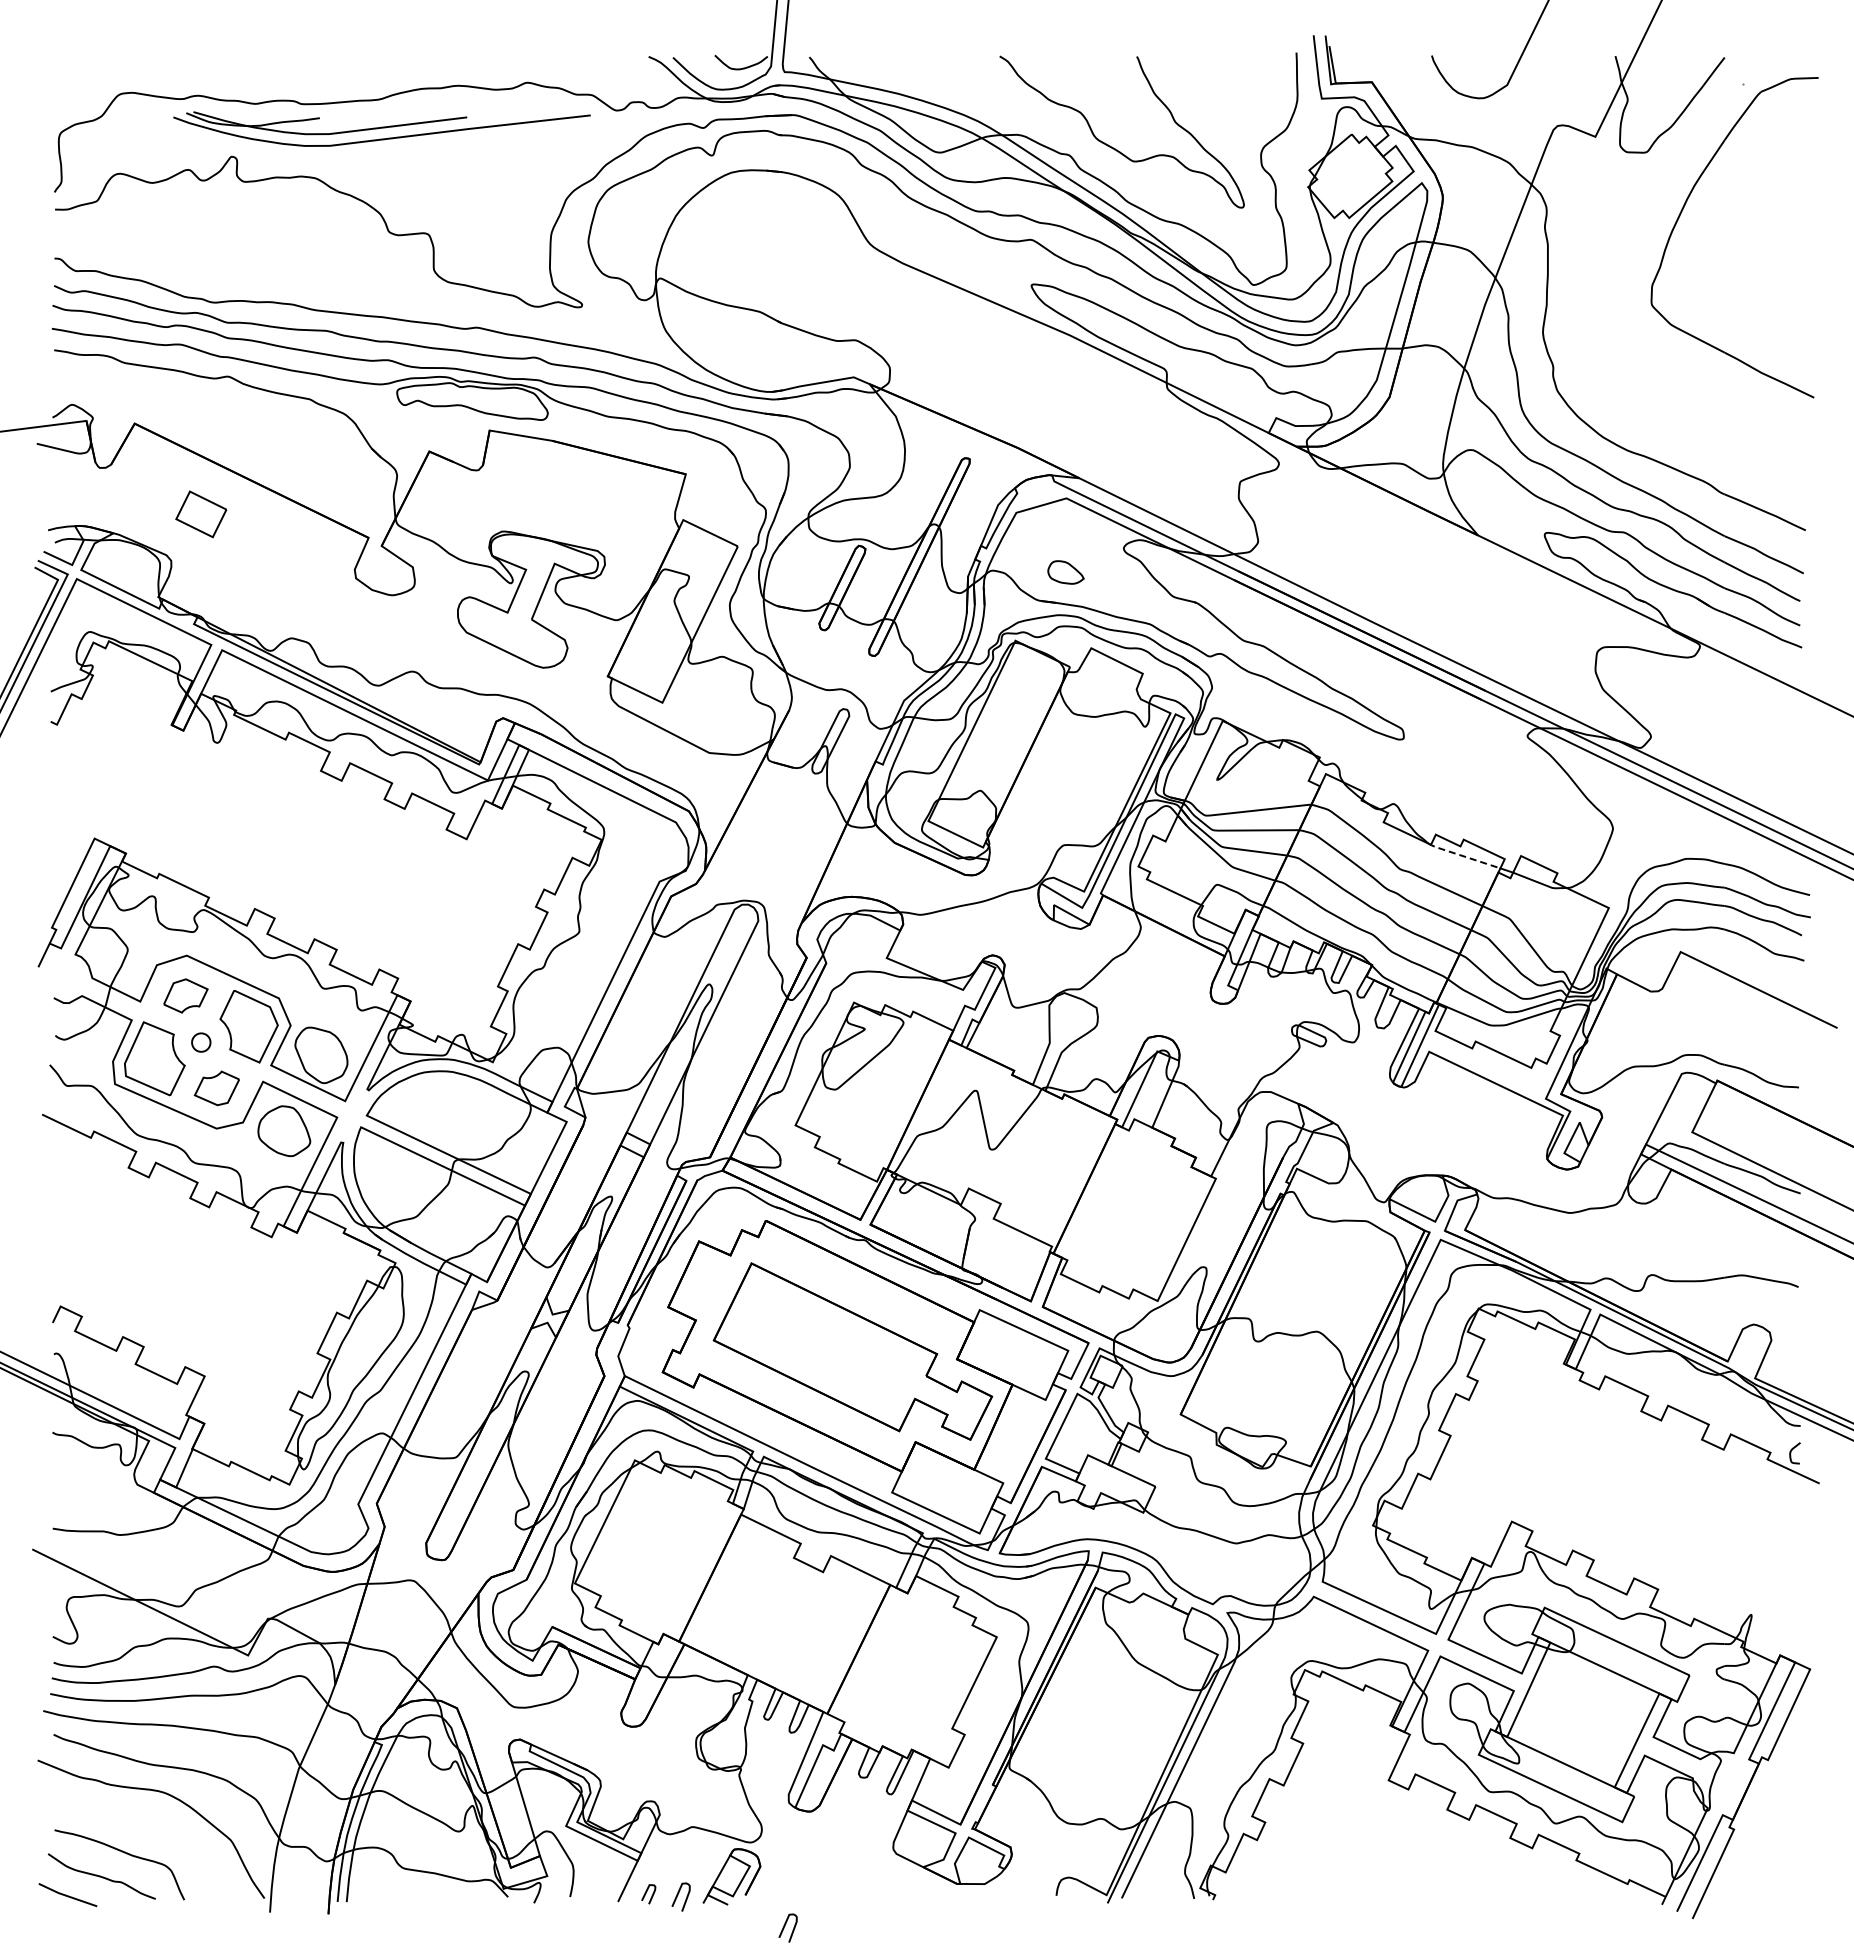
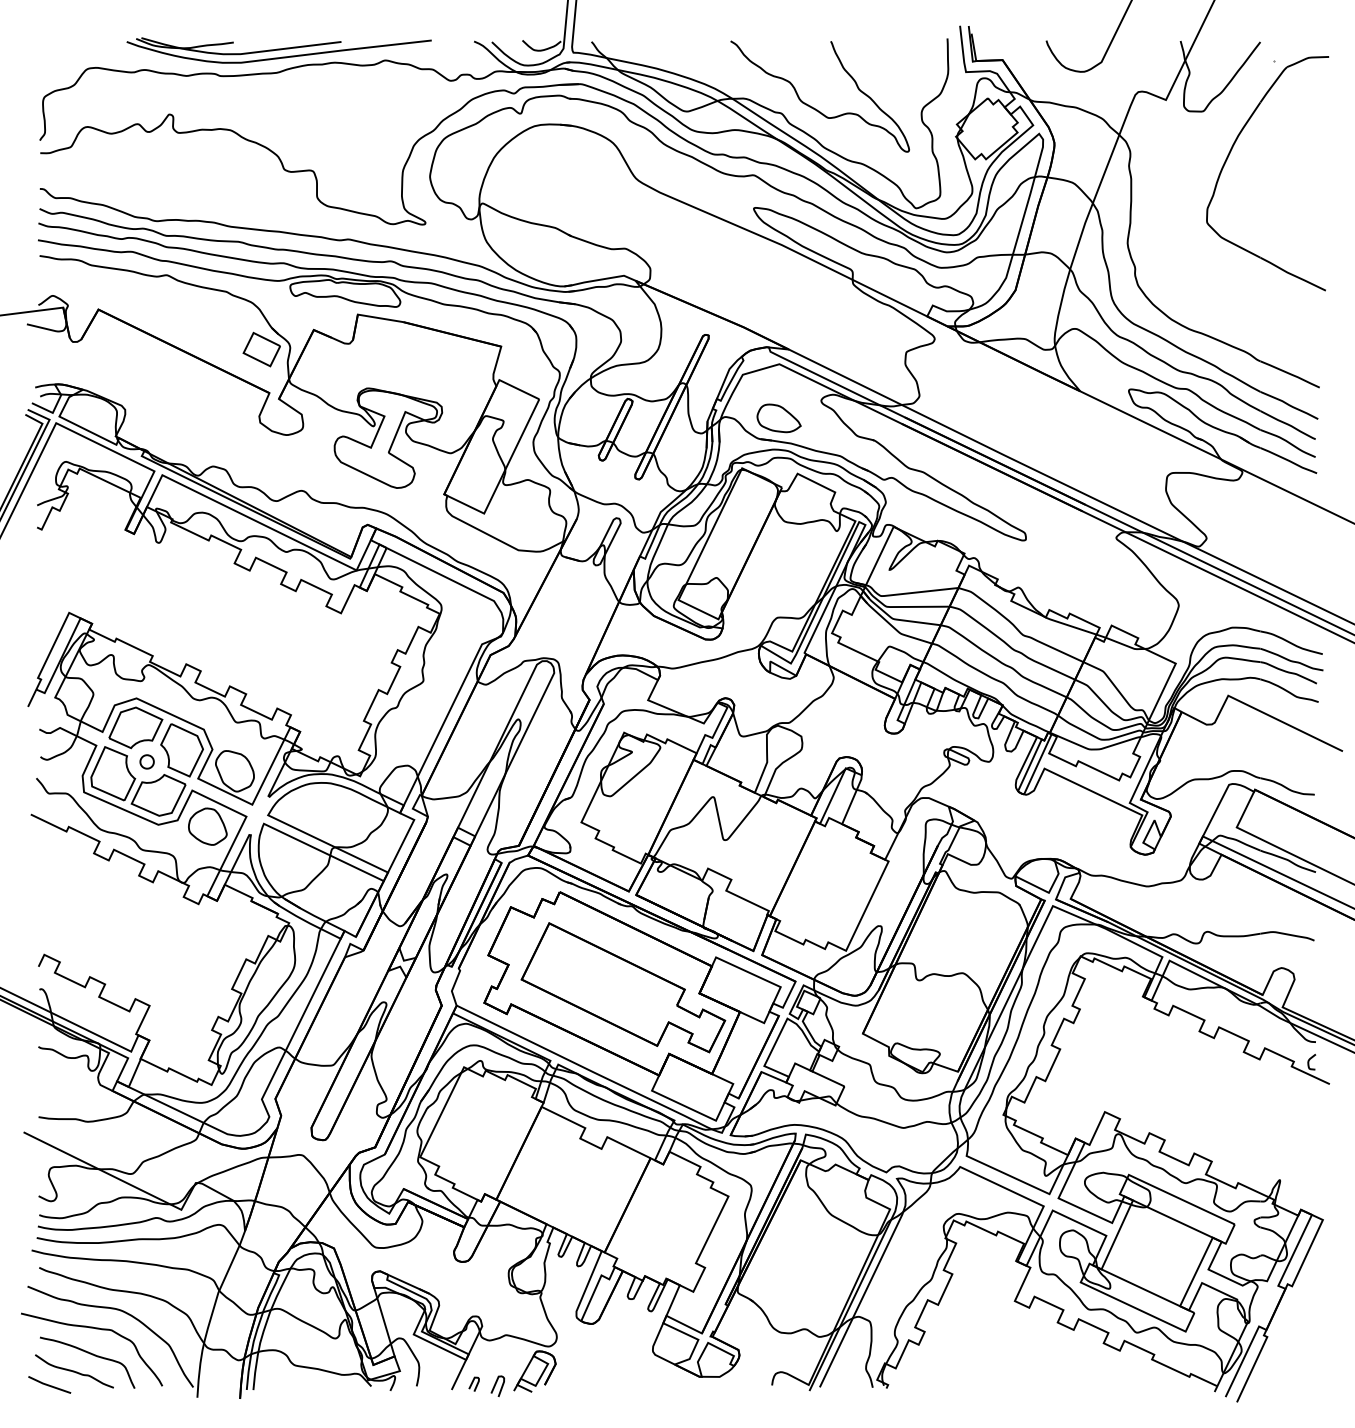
part: (381, 128) -> (278, 50), moved
part: (201, 514) -> (262, 349), moved
part: (1065, 572) -> (778, 418), size x1.67
line: (1462, 856) -> (1068, 625), dashed -> solid
part: (185, 995) -> (135, 727), size x1.67
part: (216, 1088) -> (158, 795), size x1.67
curve: (129, 1818) -> (94, 1328), added
curve: (785, 1926) -> (574, 1407), removed

